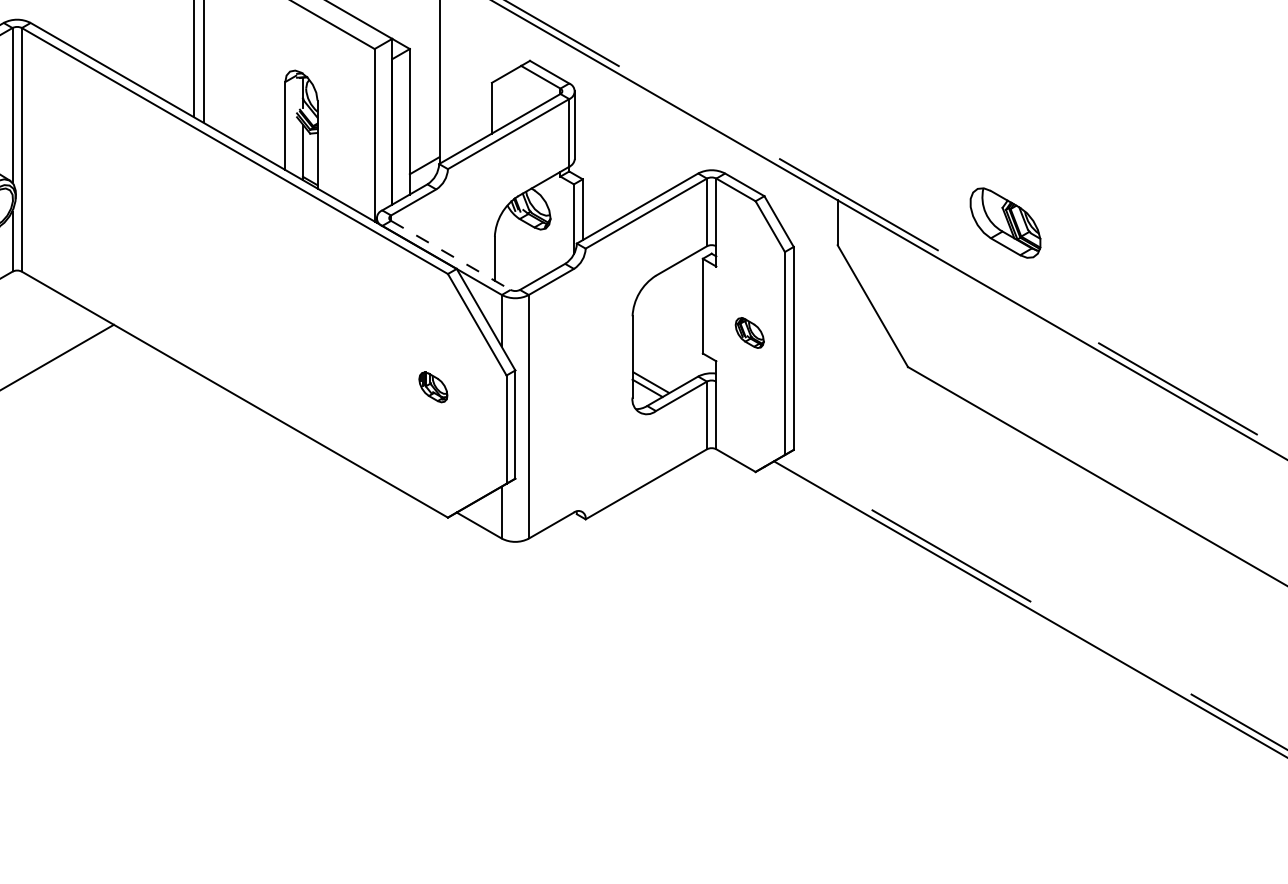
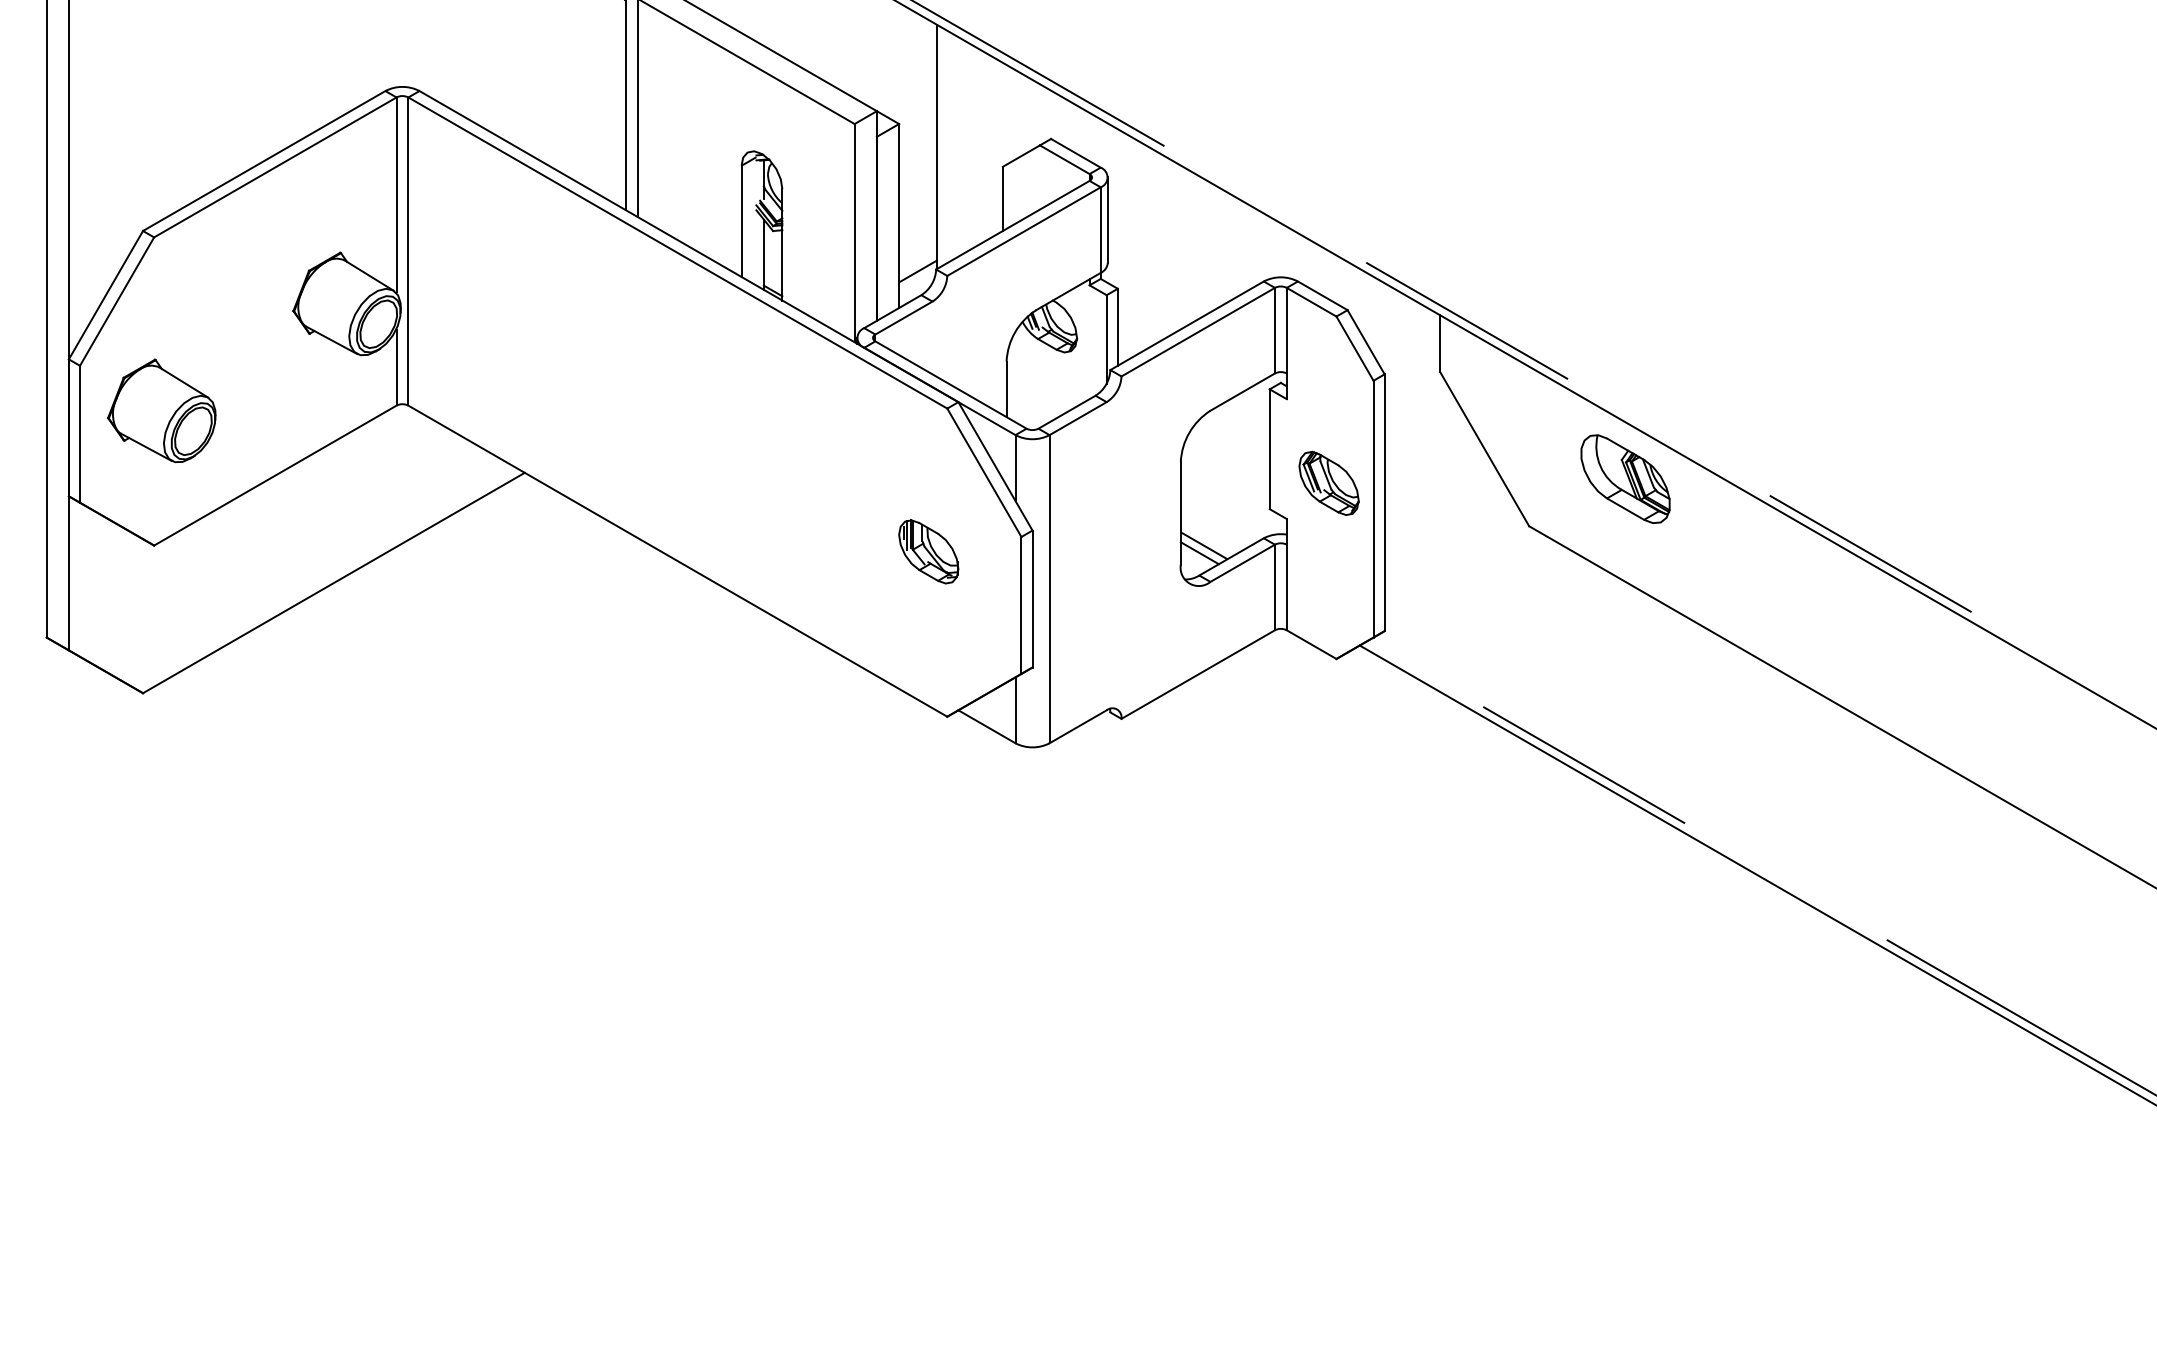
part: (1005, 222) -> (1625, 478), moved
line: (451, 255) -> (951, 385), dashed -> solid
part: (749, 332) -> (1328, 482), size x1.67
part: (433, 387) -> (928, 551), size x1.67

